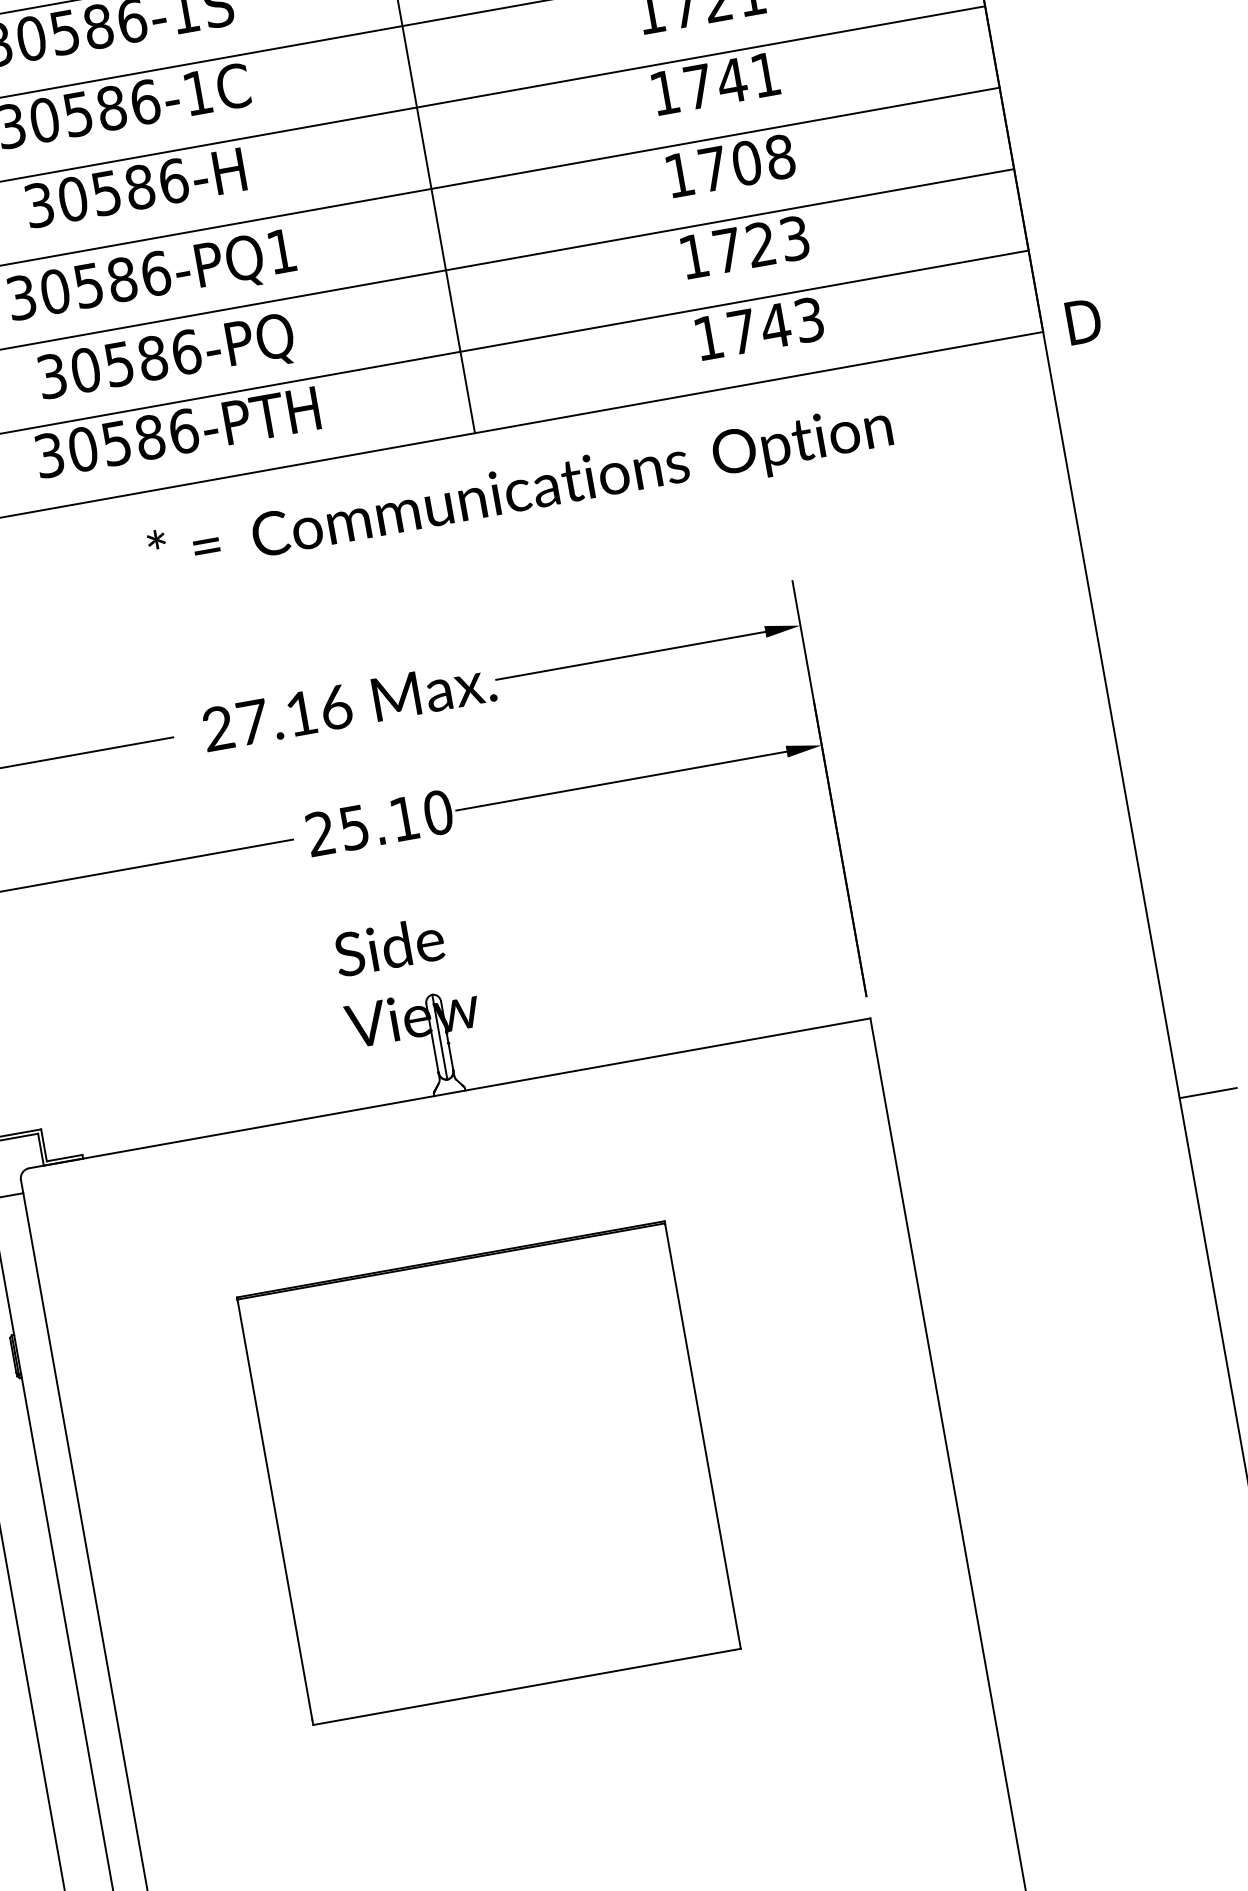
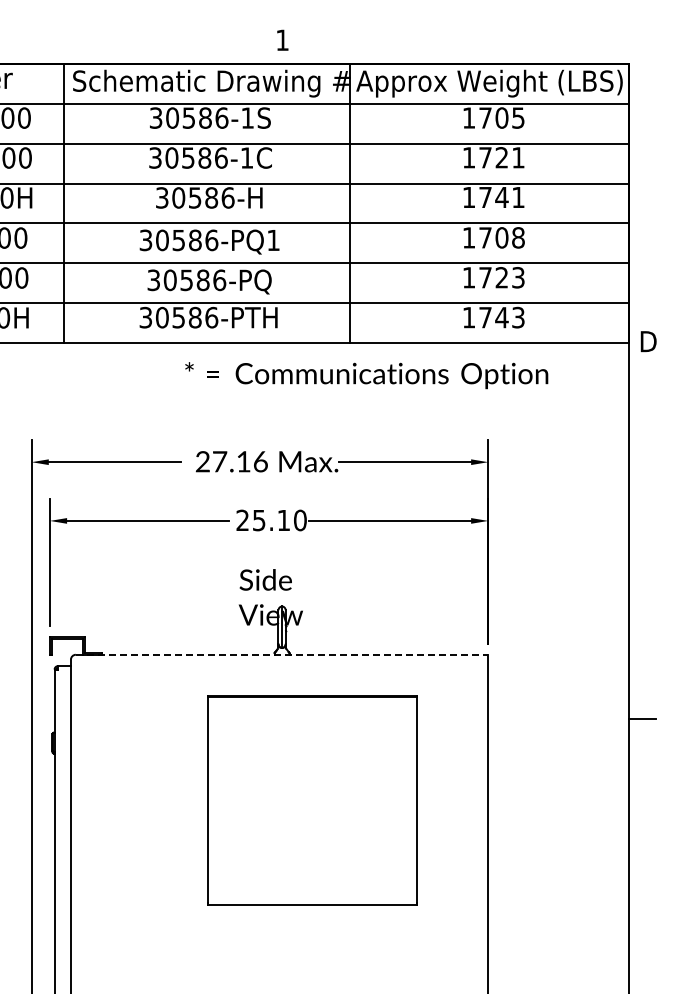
line: (450, 1092) -> (282, 654), solid -> dashed
part: (488, 1472) -> (312, 800), moved

